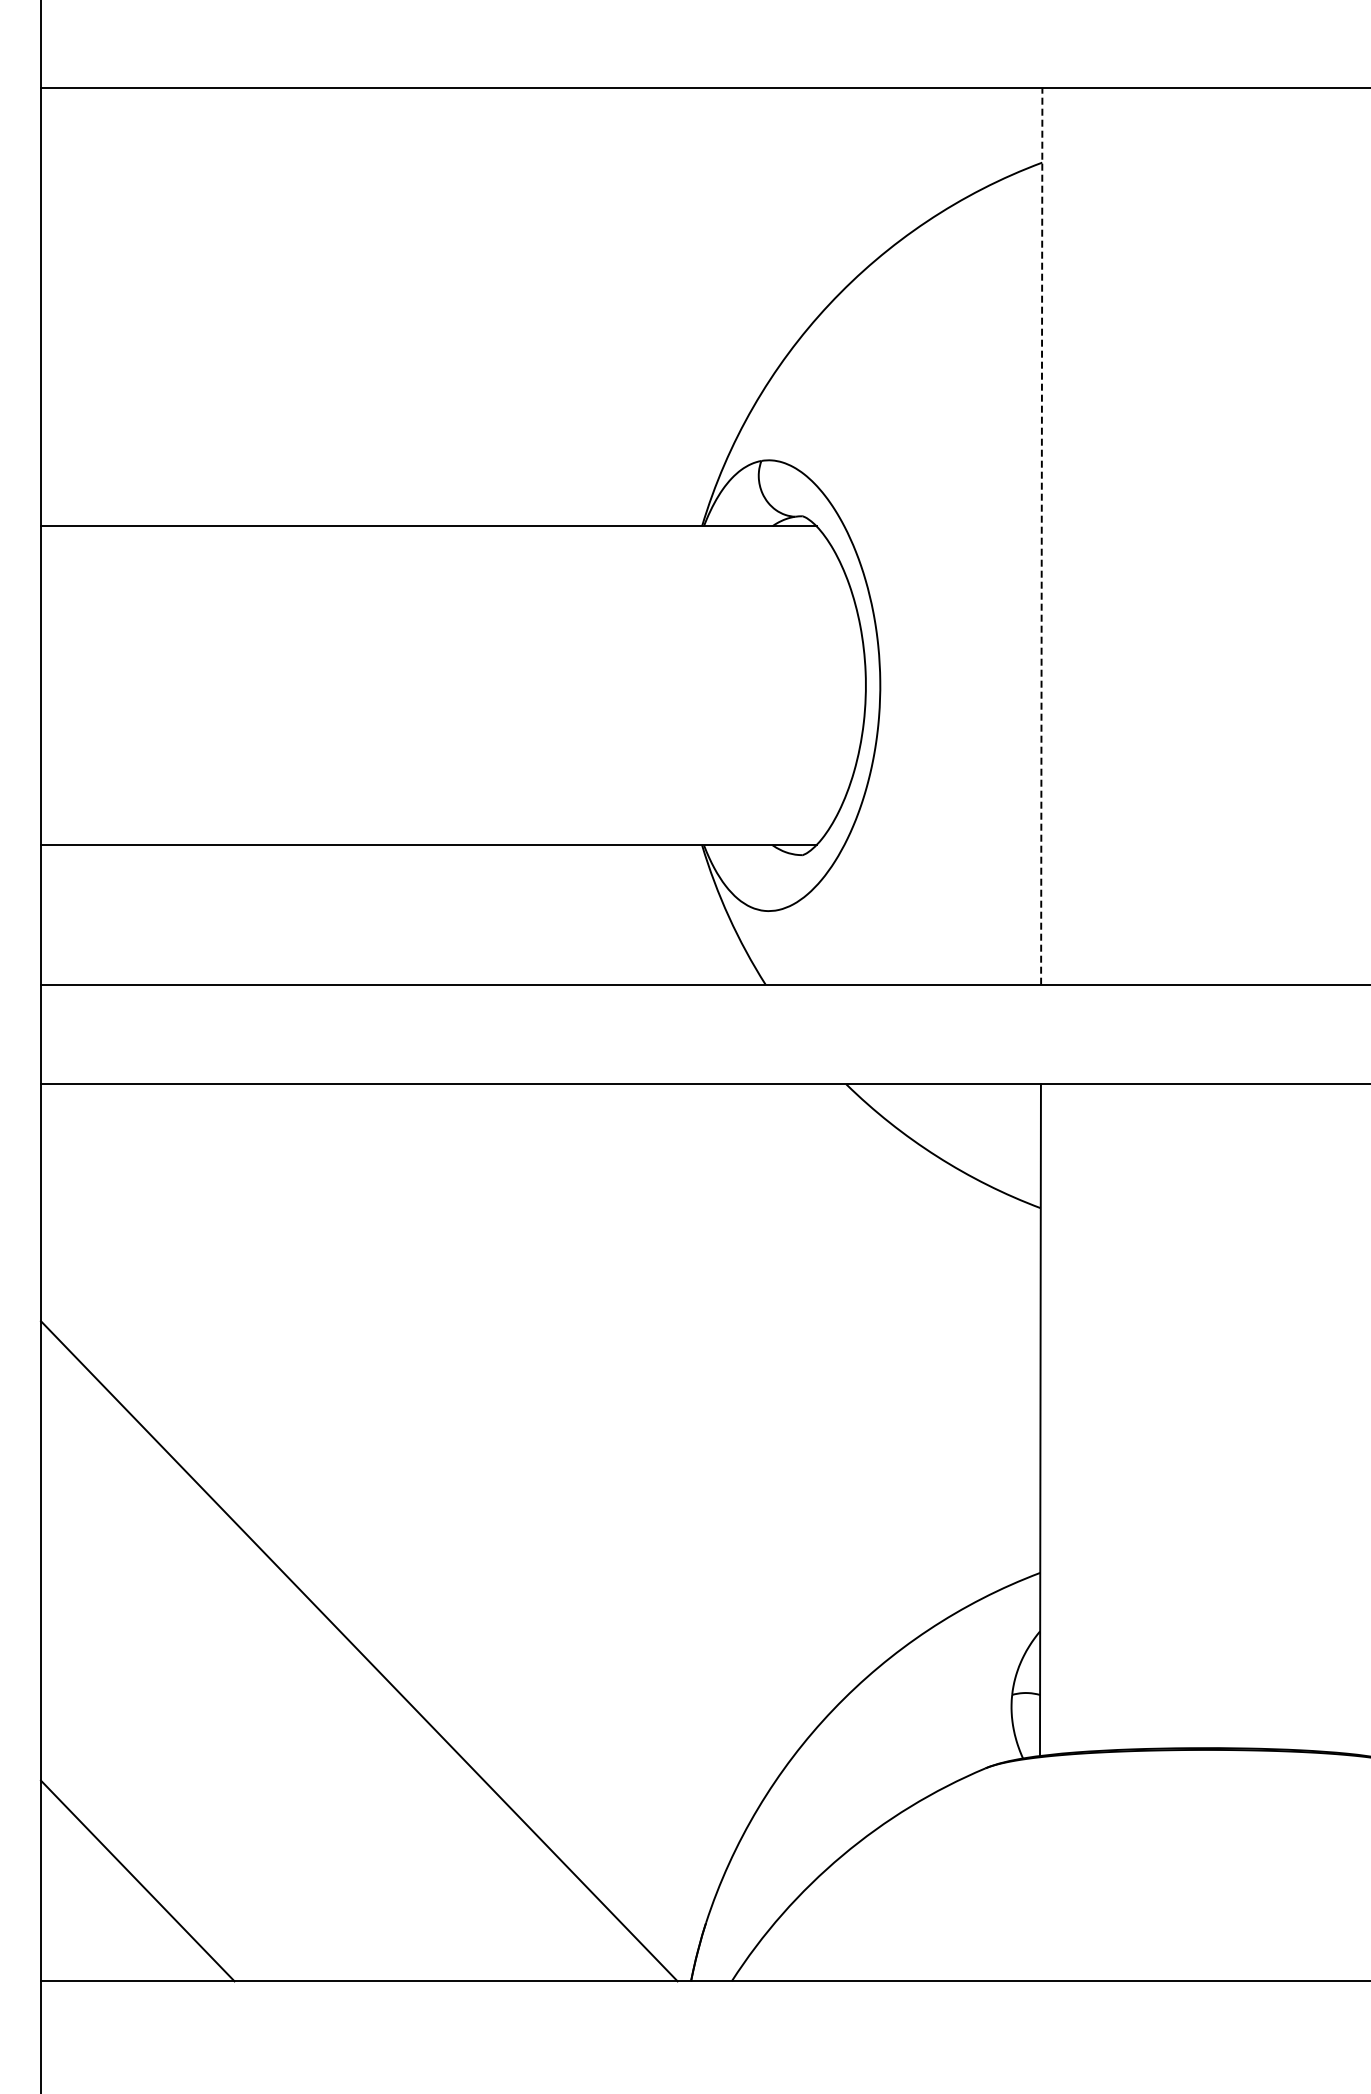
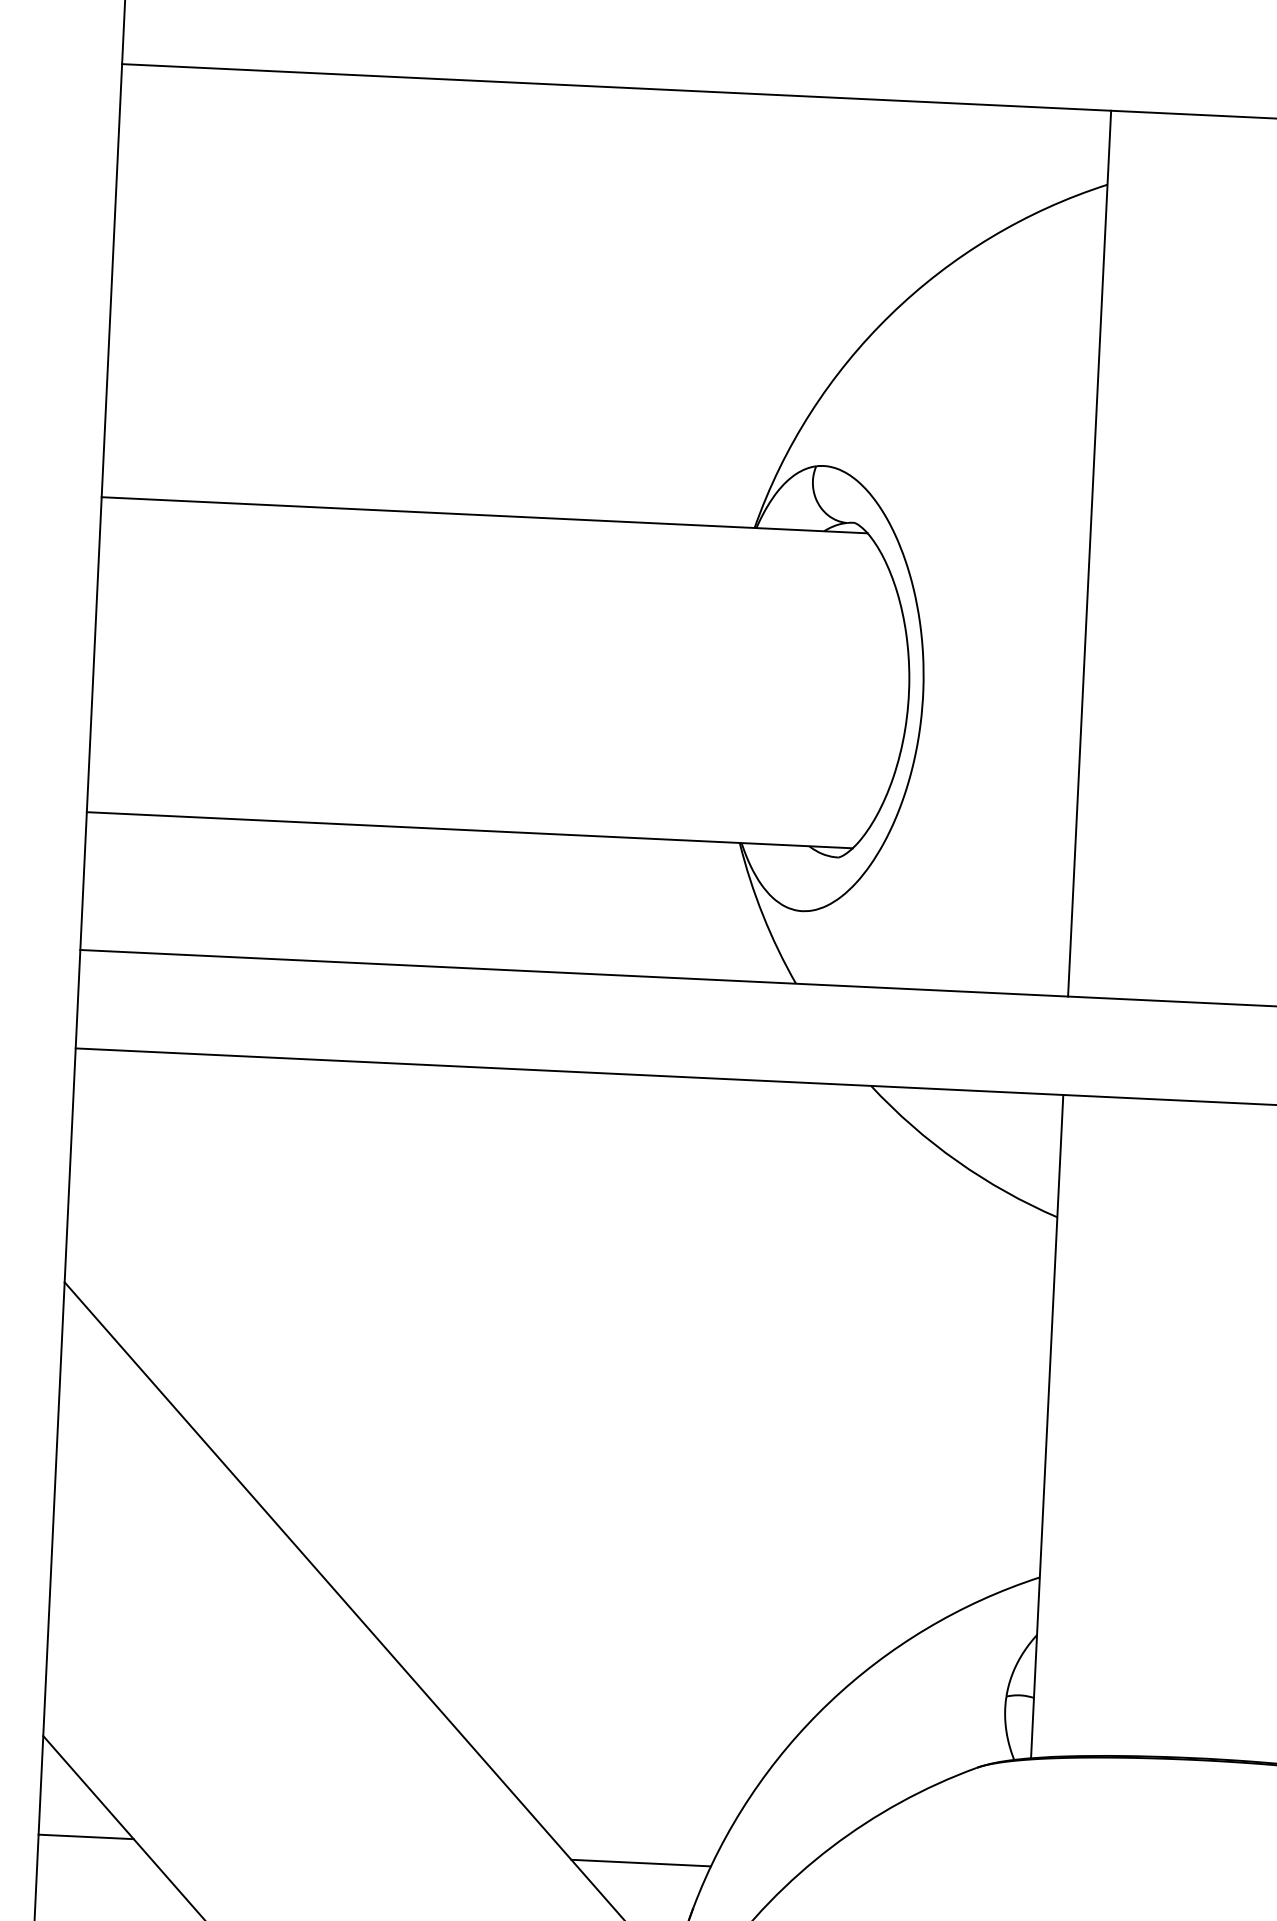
line: (1041, 535) -> (1089, 552), dashed -> solid
line: (88, 1880) -> (85, 1836), added
line: (650, 1880) -> (640, 1863), added

